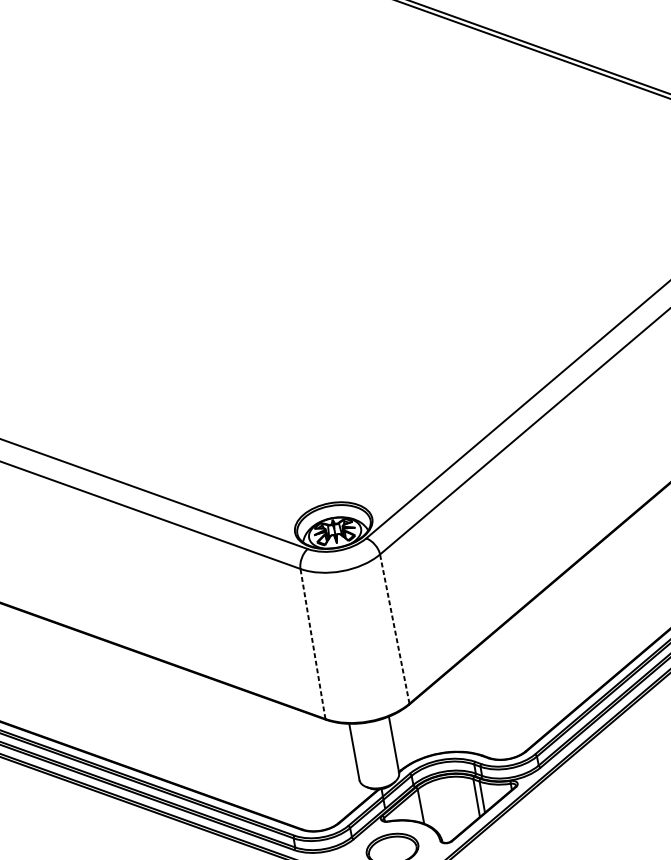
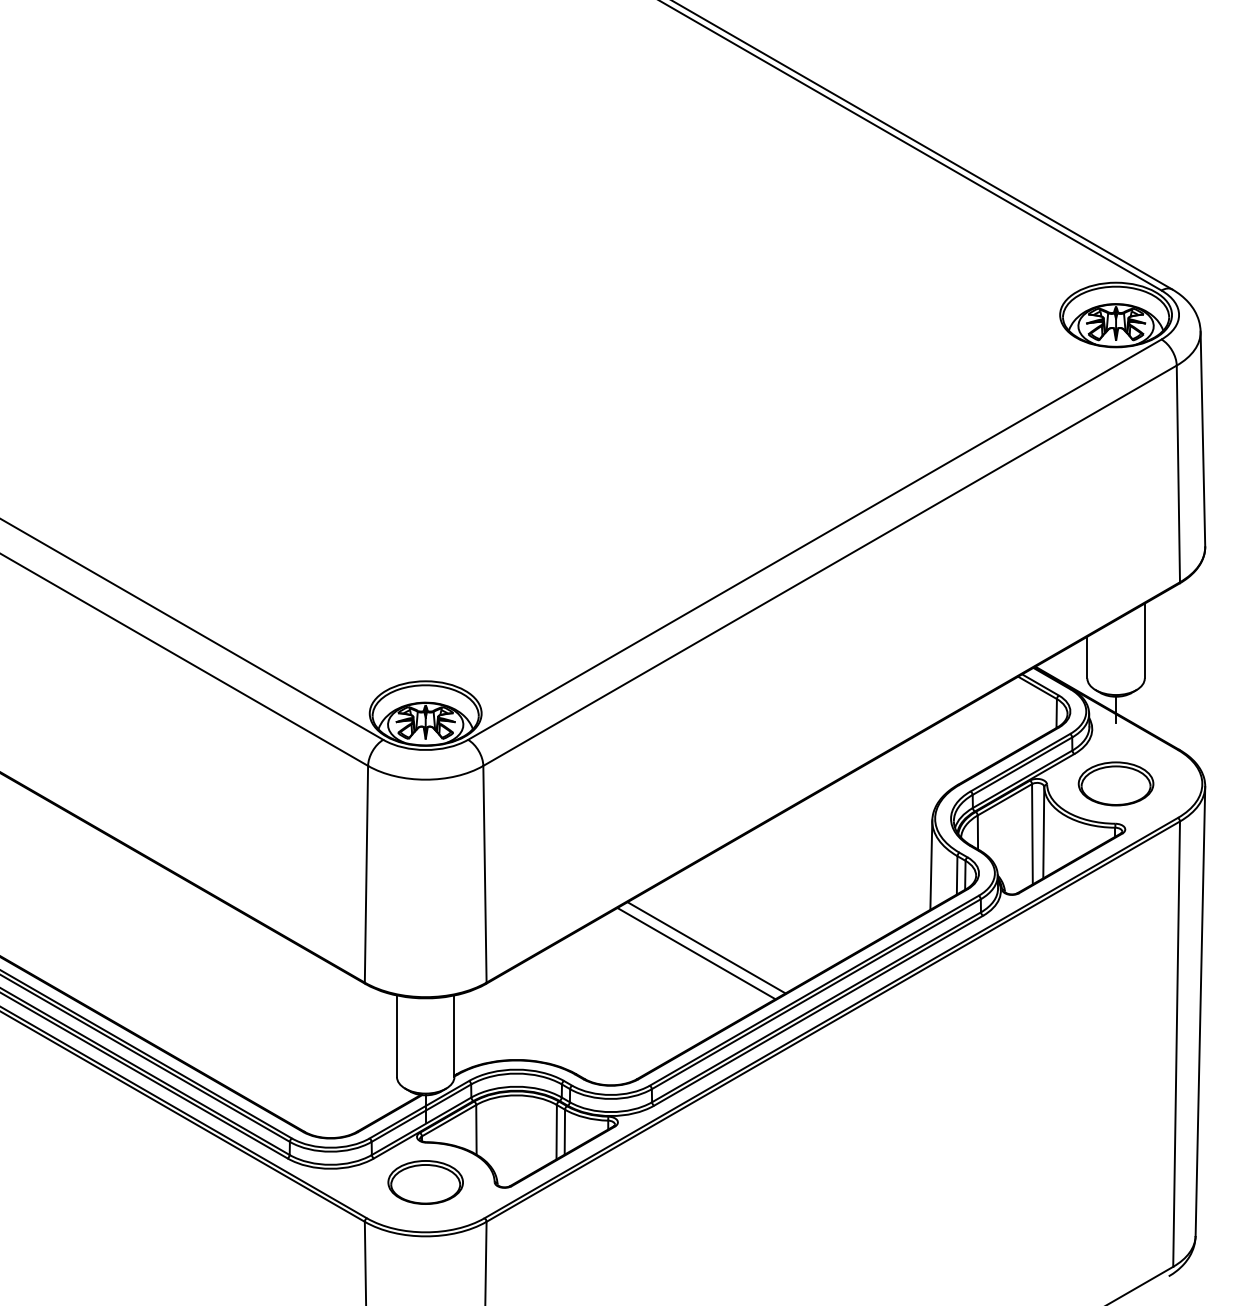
line: (394, 628) -> (484, 873), dashed -> solid
line: (312, 643) -> (366, 873), dashed -> solid
line: (556, 651) -> (706, 947), added
line: (550, 657) -> (696, 953), added

